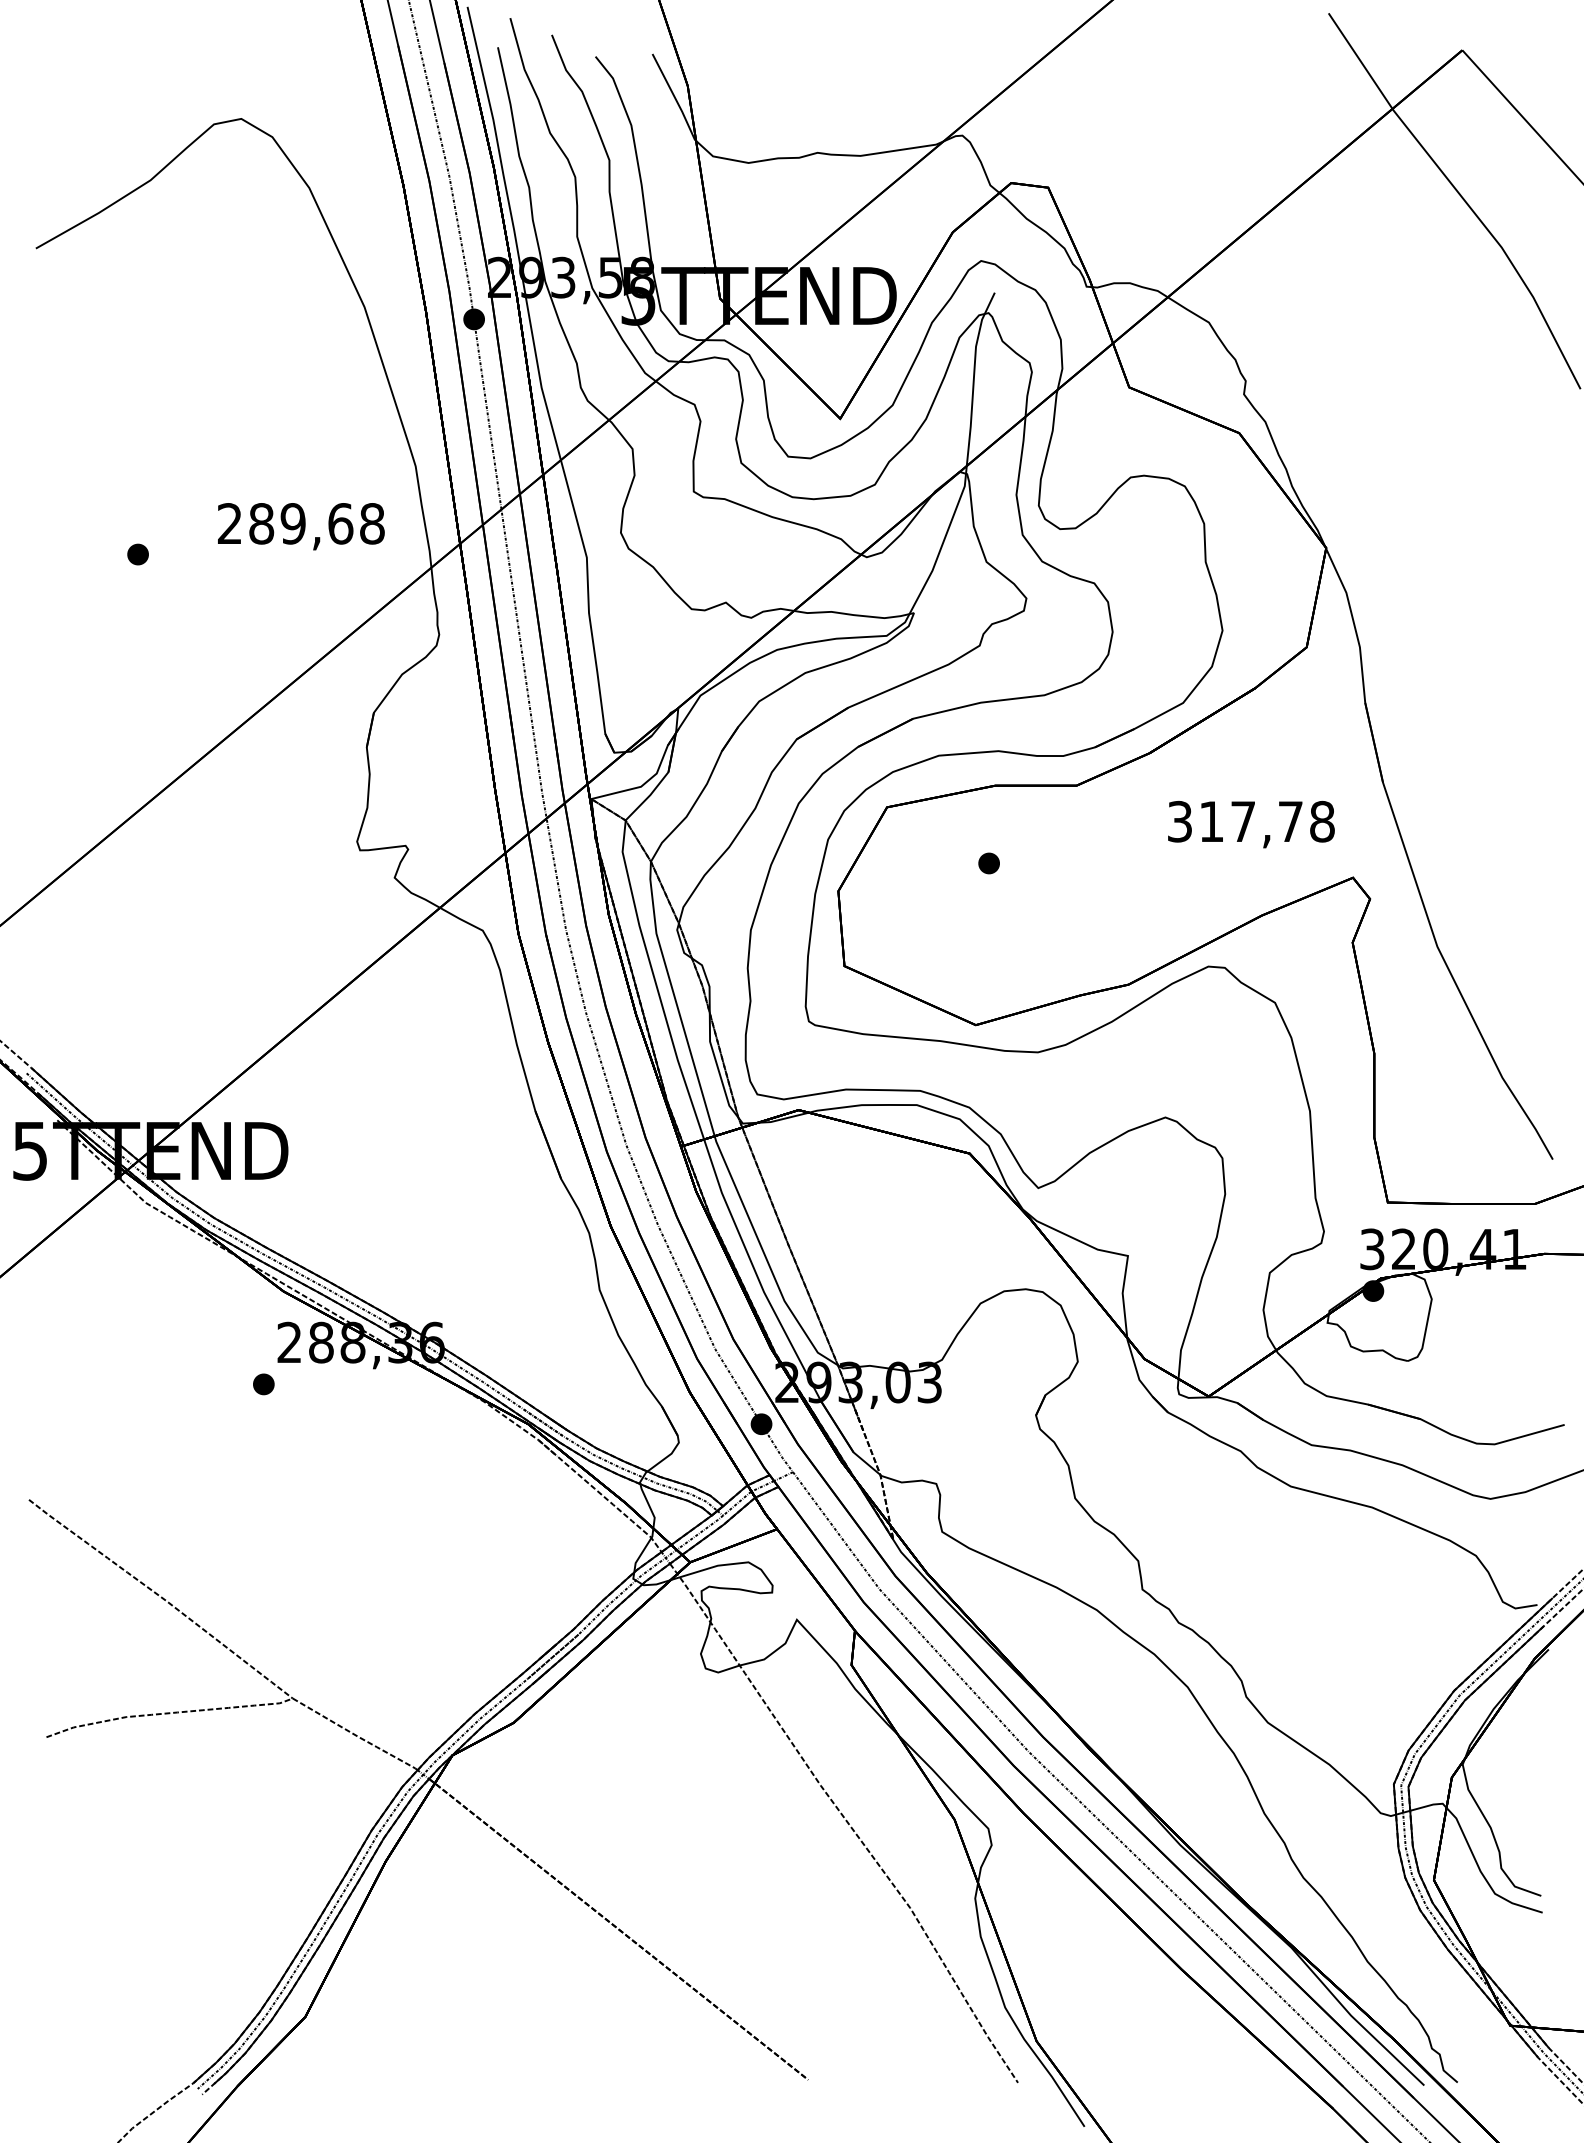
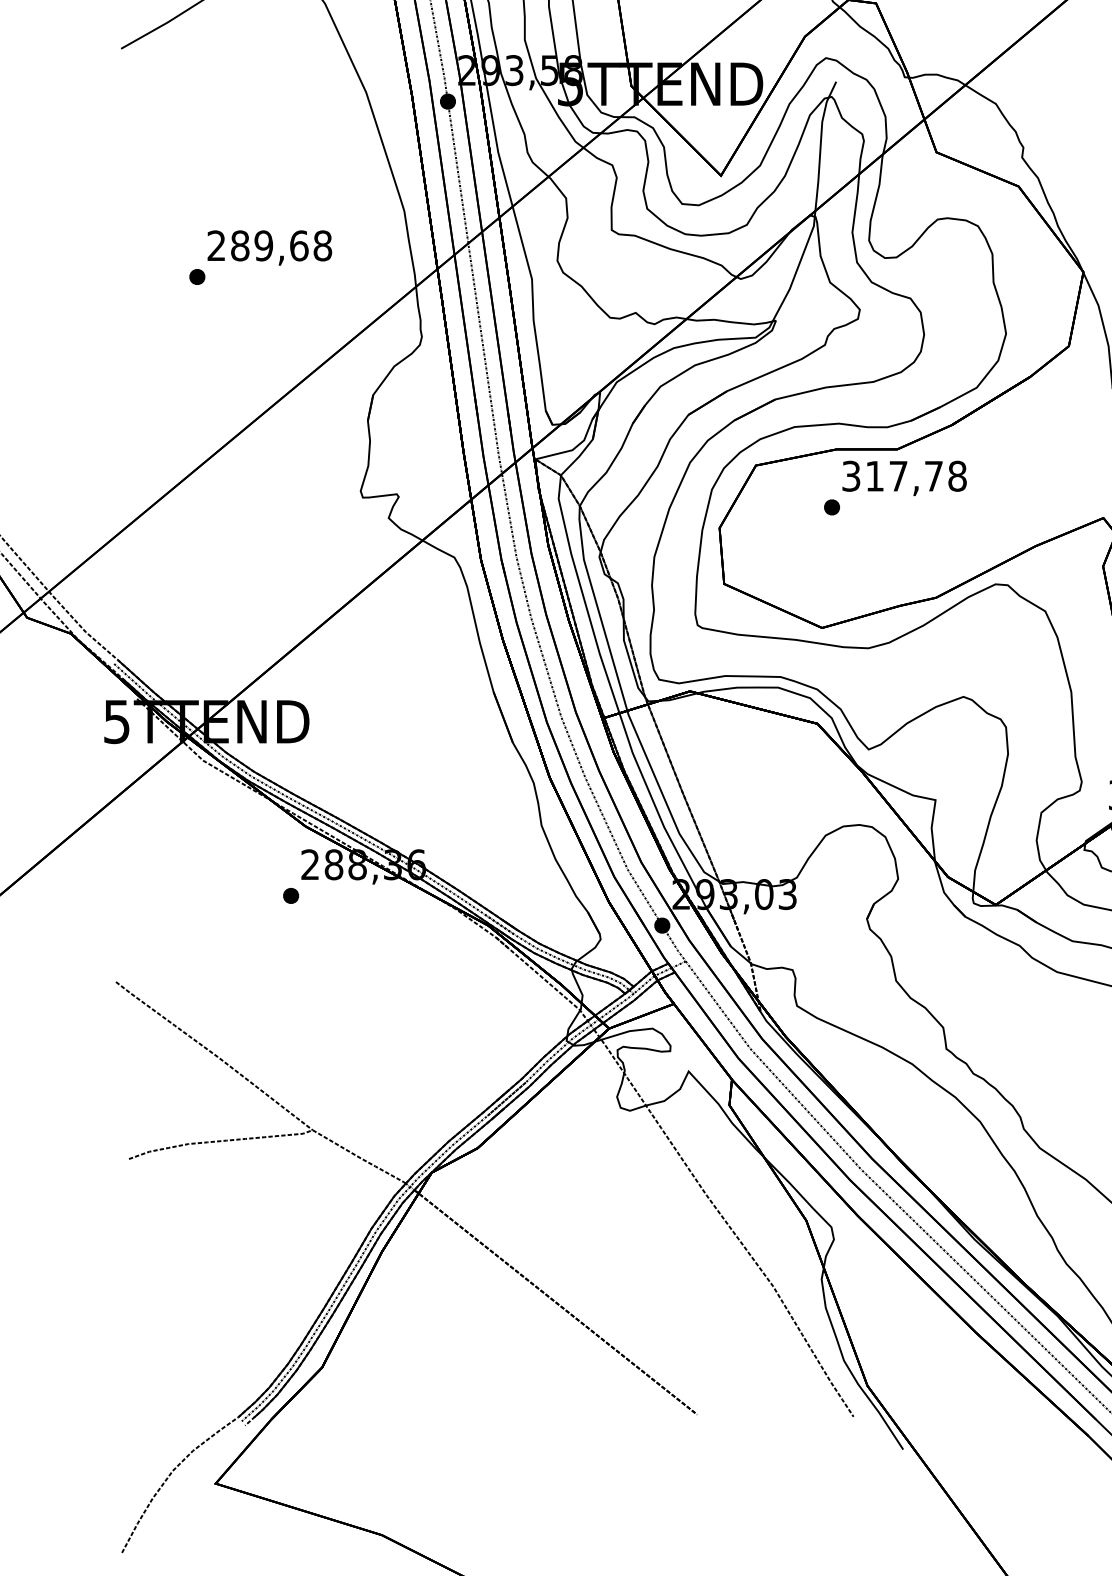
text: (301, 526) -> (269, 247), moved
text: (1251, 824) -> (904, 478), moved

